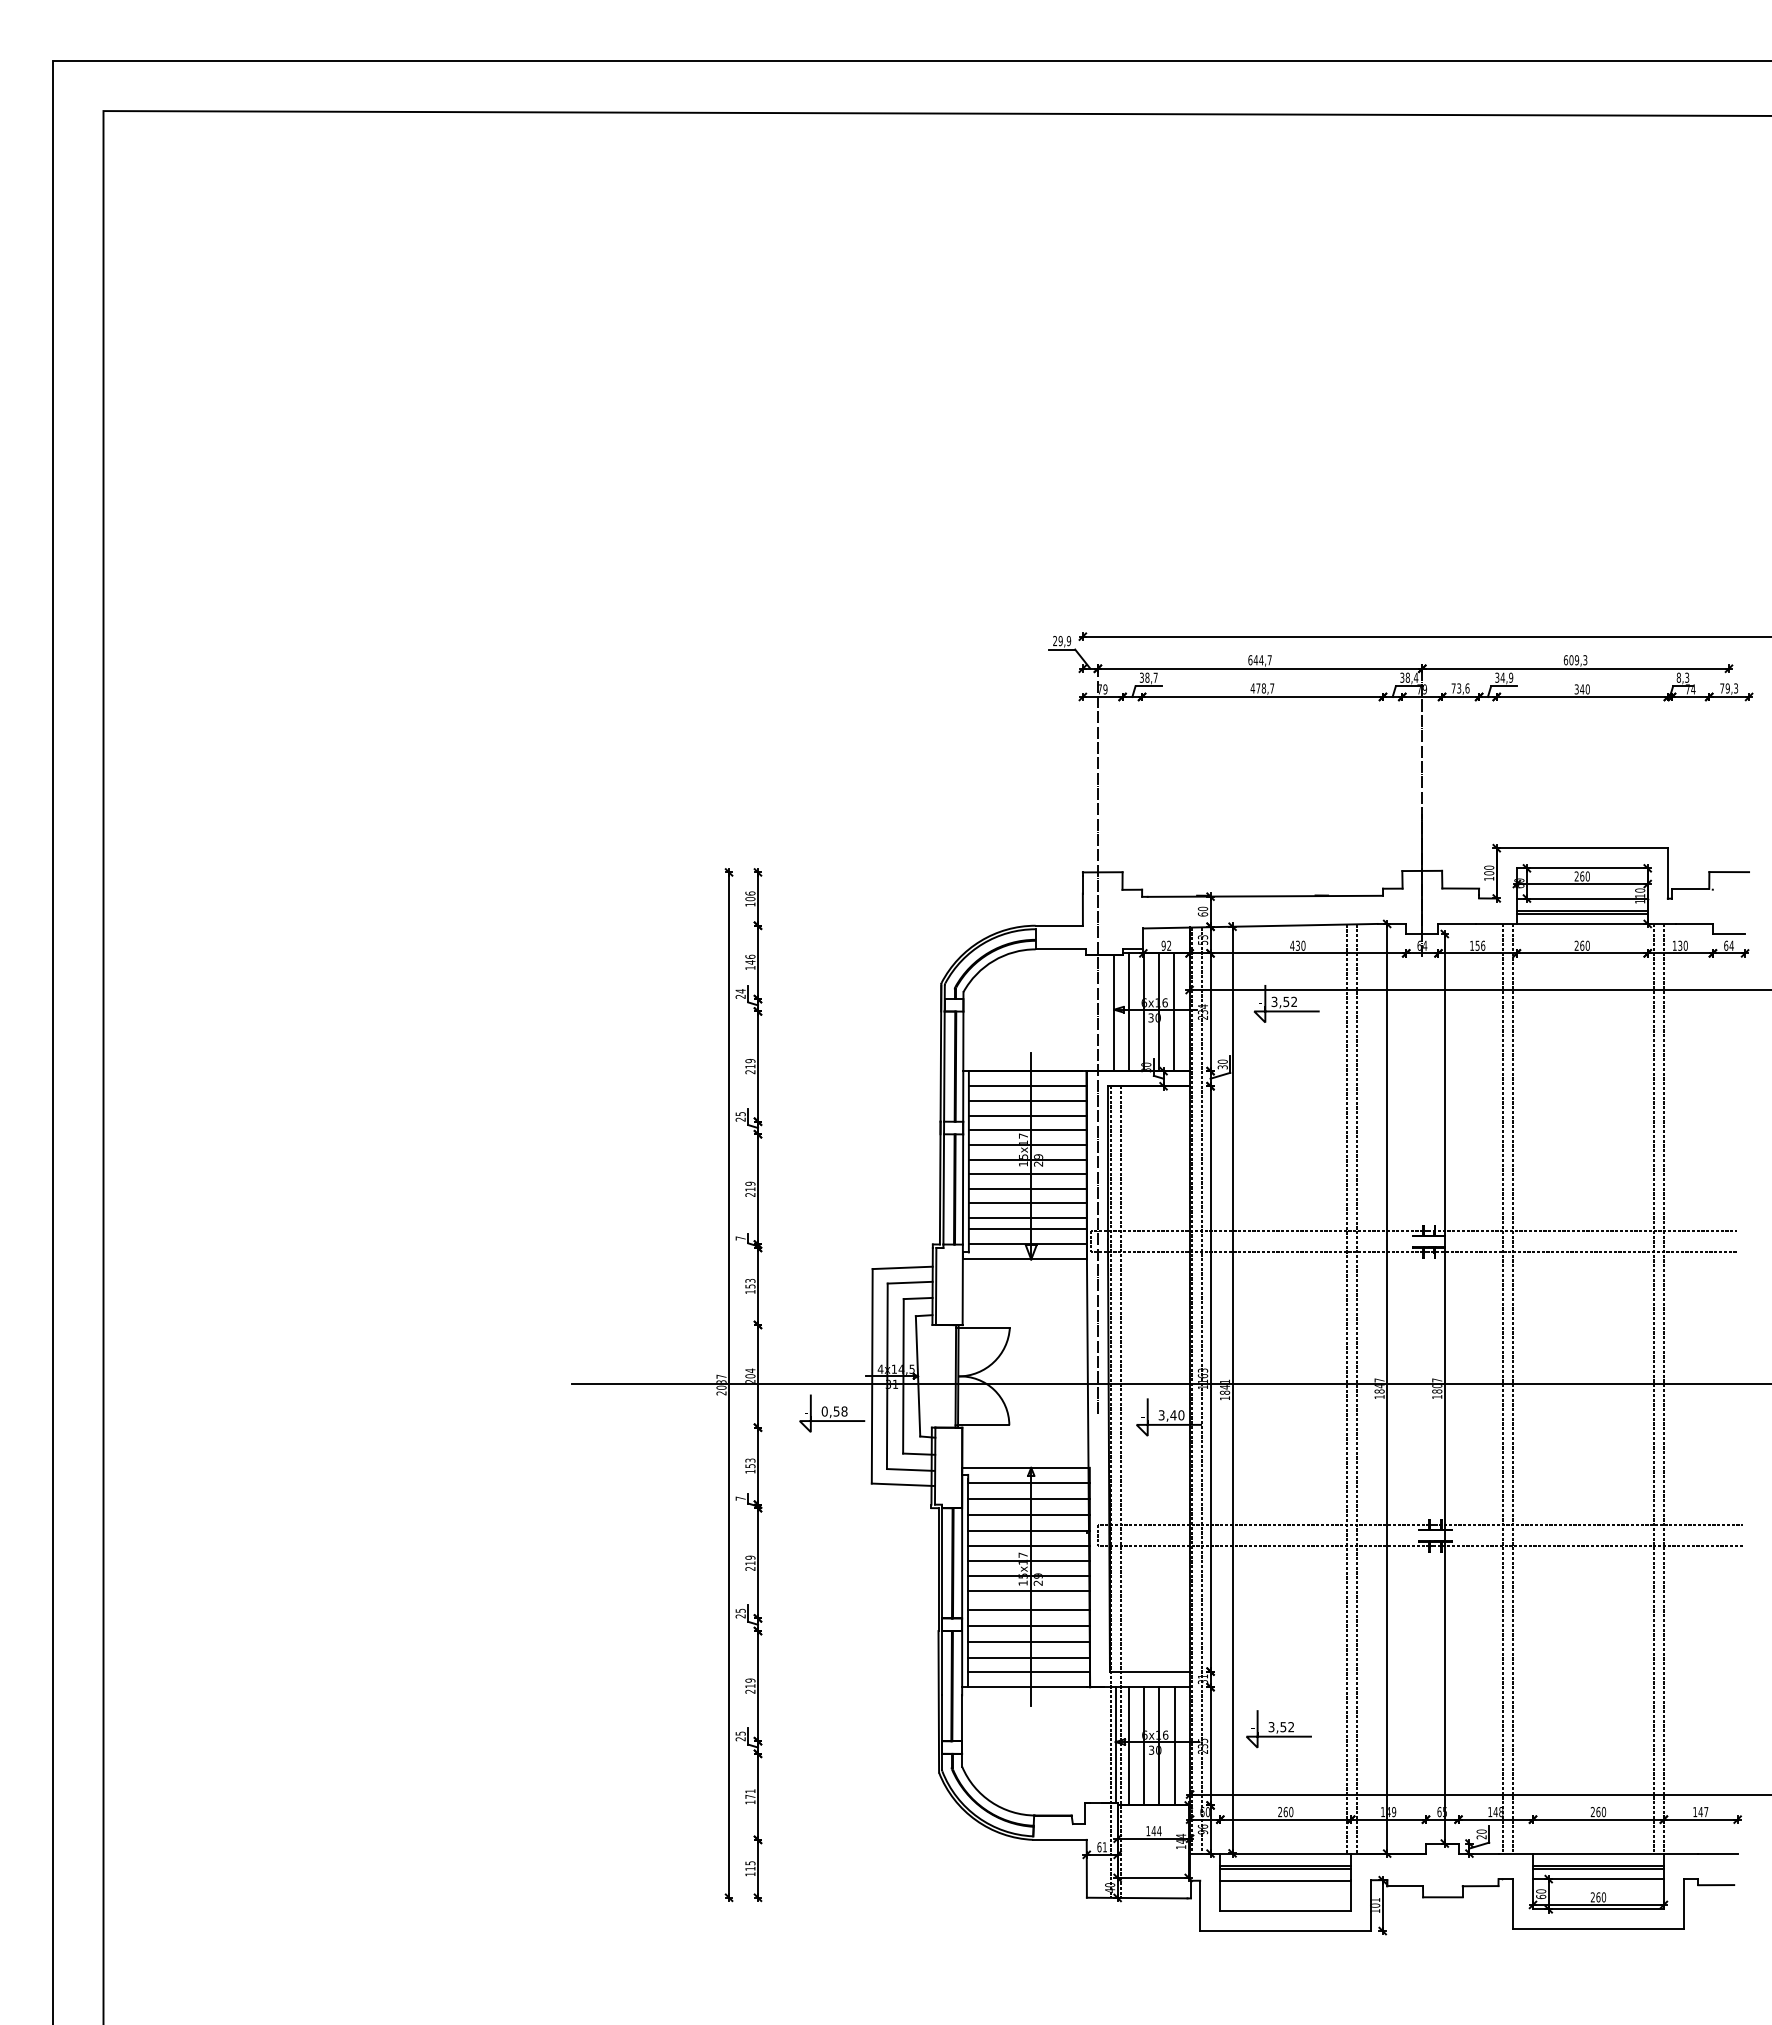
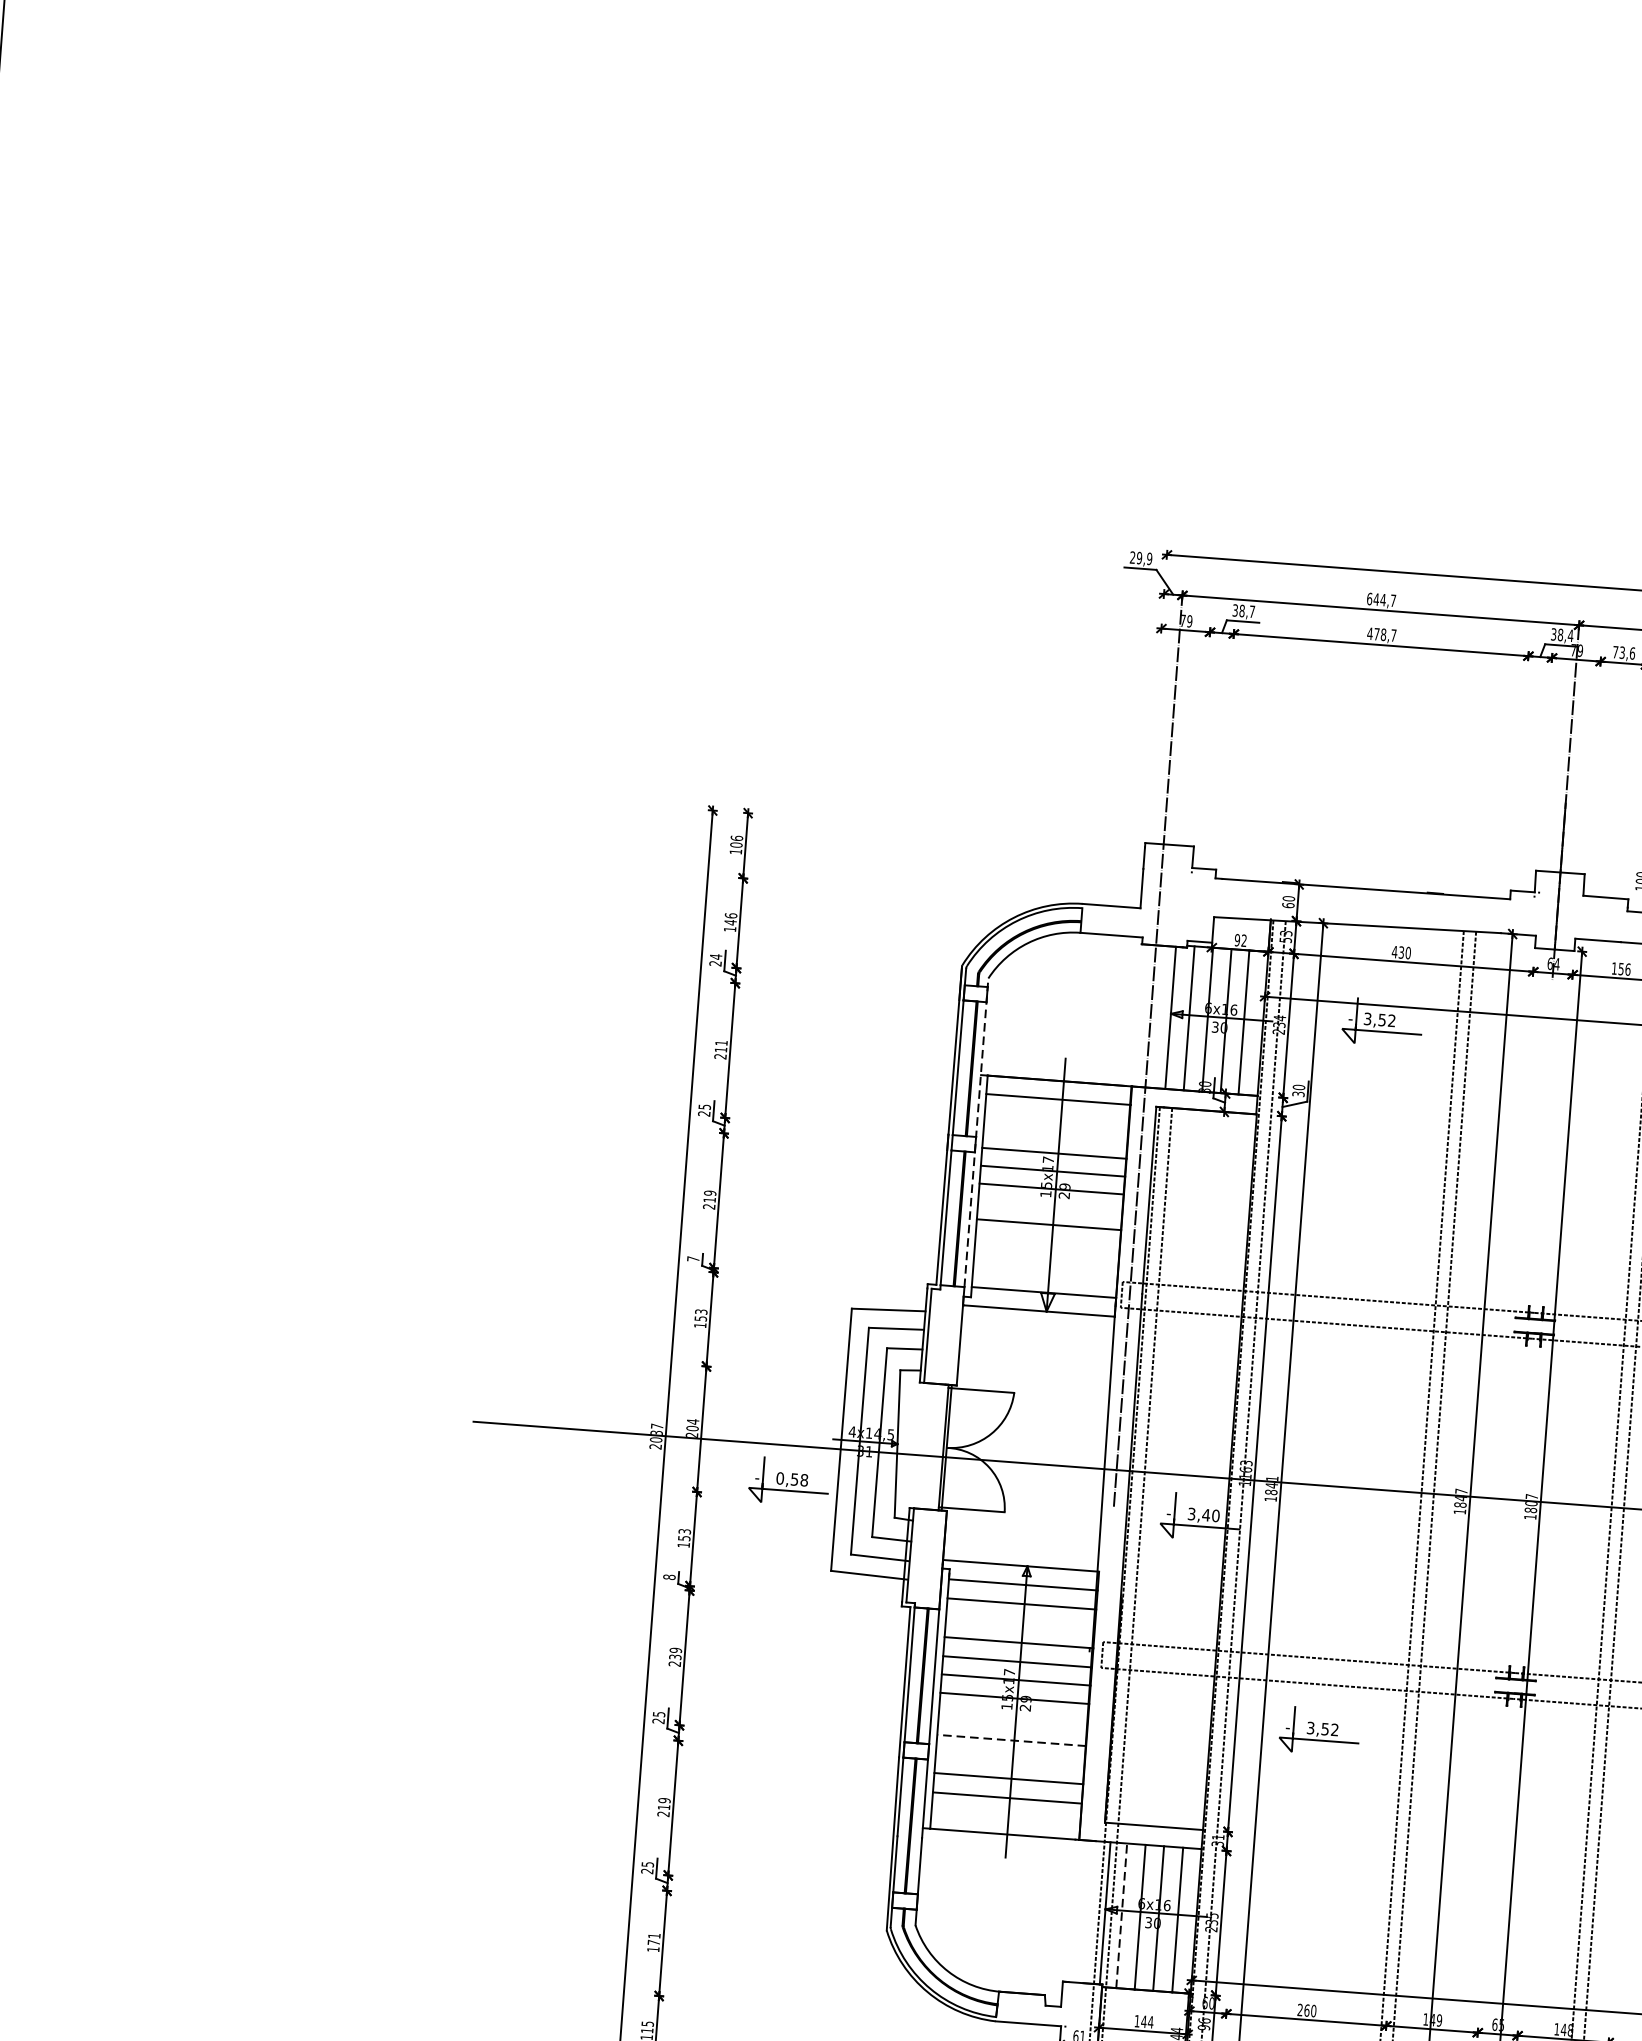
text: (750, 1061) -> (721, 1043), 219 -> 211
line: (1027, 1101) -> (1056, 1118), removed
line: (1027, 1115) -> (1055, 1135), removed
line: (963, 1117) -> (976, 1131), solid -> dashed
line: (1027, 1174) -> (1049, 1207), removed
line: (1027, 1203) -> (1047, 1242), removed
line: (1027, 1217) -> (1045, 1259), removed
line: (1027, 1229) -> (1044, 1274), removed
text: (740, 1498) -> (669, 1577), 7 -> 8
line: (1028, 1514) -> (1019, 1623), removed
text: (750, 1563) -> (675, 1657), 219 -> 239
line: (1028, 1591) -> (1012, 1717), removed
line: (1029, 1610) -> (1012, 1740), solid -> dashed
line: (1028, 1626) -> (1009, 1760), removed
line: (1029, 1672) -> (1006, 1816), removed
part: (1278, 1729) -> (1319, 1731), moved
line: (1129, 1745) -> (1122, 1914), solid -> dashed

